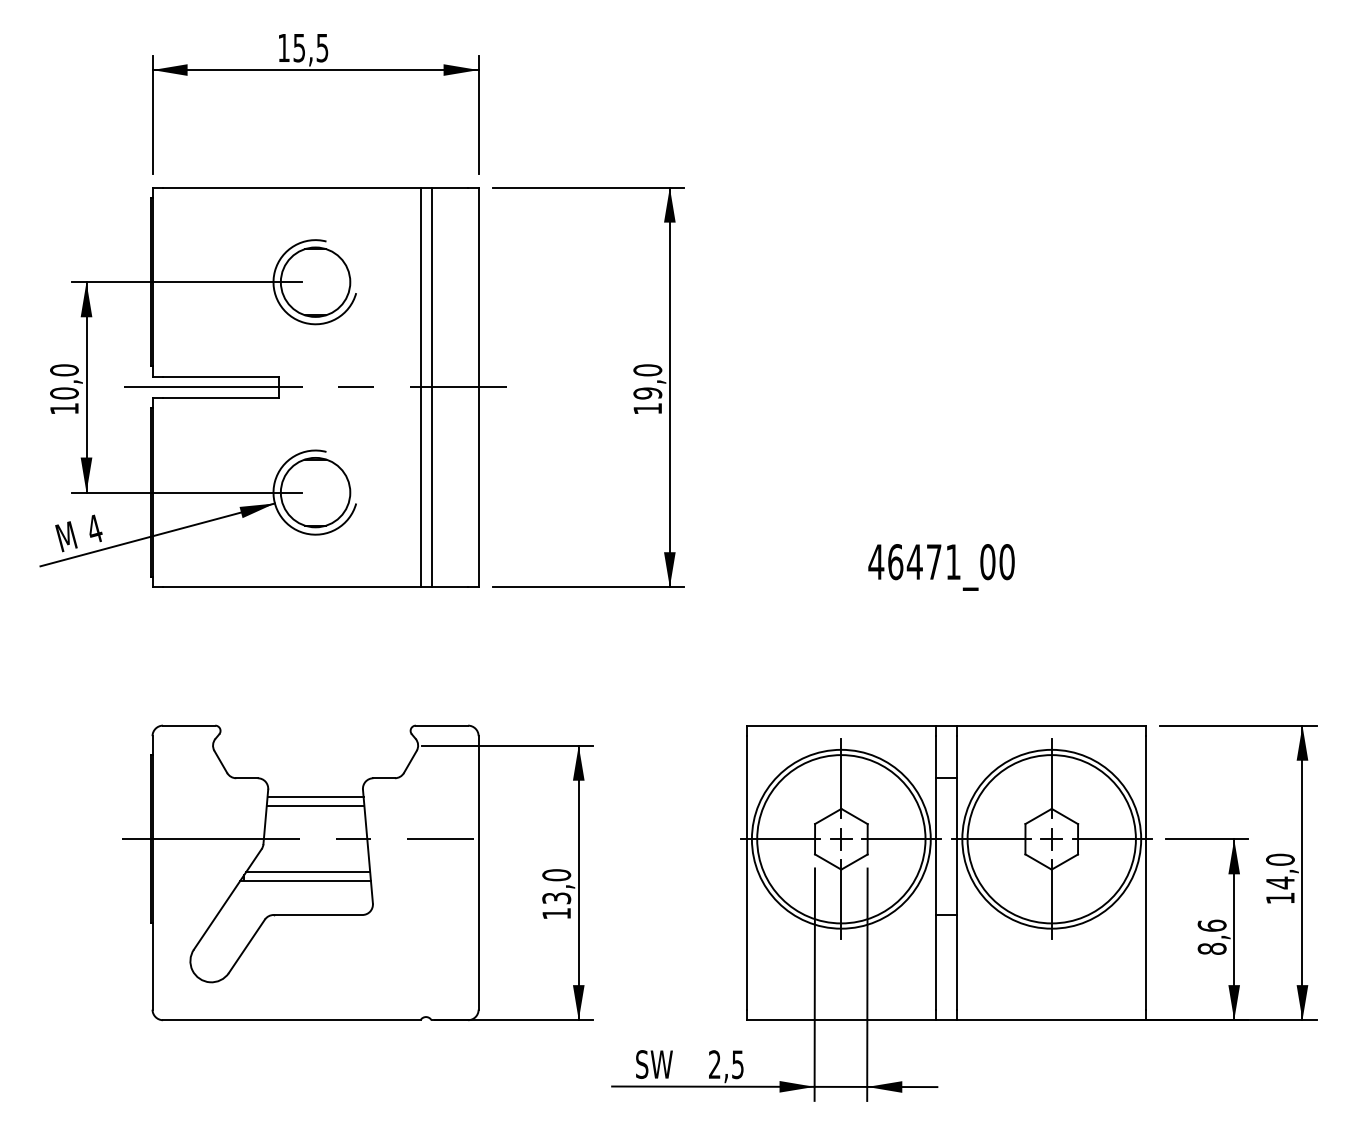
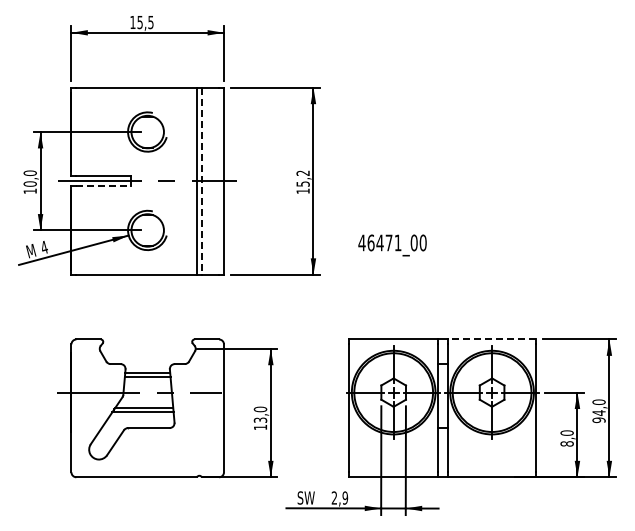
text: (646, 381) -> (302, 178), 19,0 -> 15,2
line: (430, 387) -> (201, 181), solid -> dashed
line: (221, 398) -> (103, 186), solid -> dashed
text: (941, 567) -> (392, 245), moved
line: (1050, 725) -> (491, 339), solid -> dashed
text: (1279, 898) -> (598, 420), 14,0 -> 94,0
text: (1210, 924) -> (566, 432), 8,6 -> 8,0
text: (738, 1063) -> (345, 497), 2,5 -> 2,9

